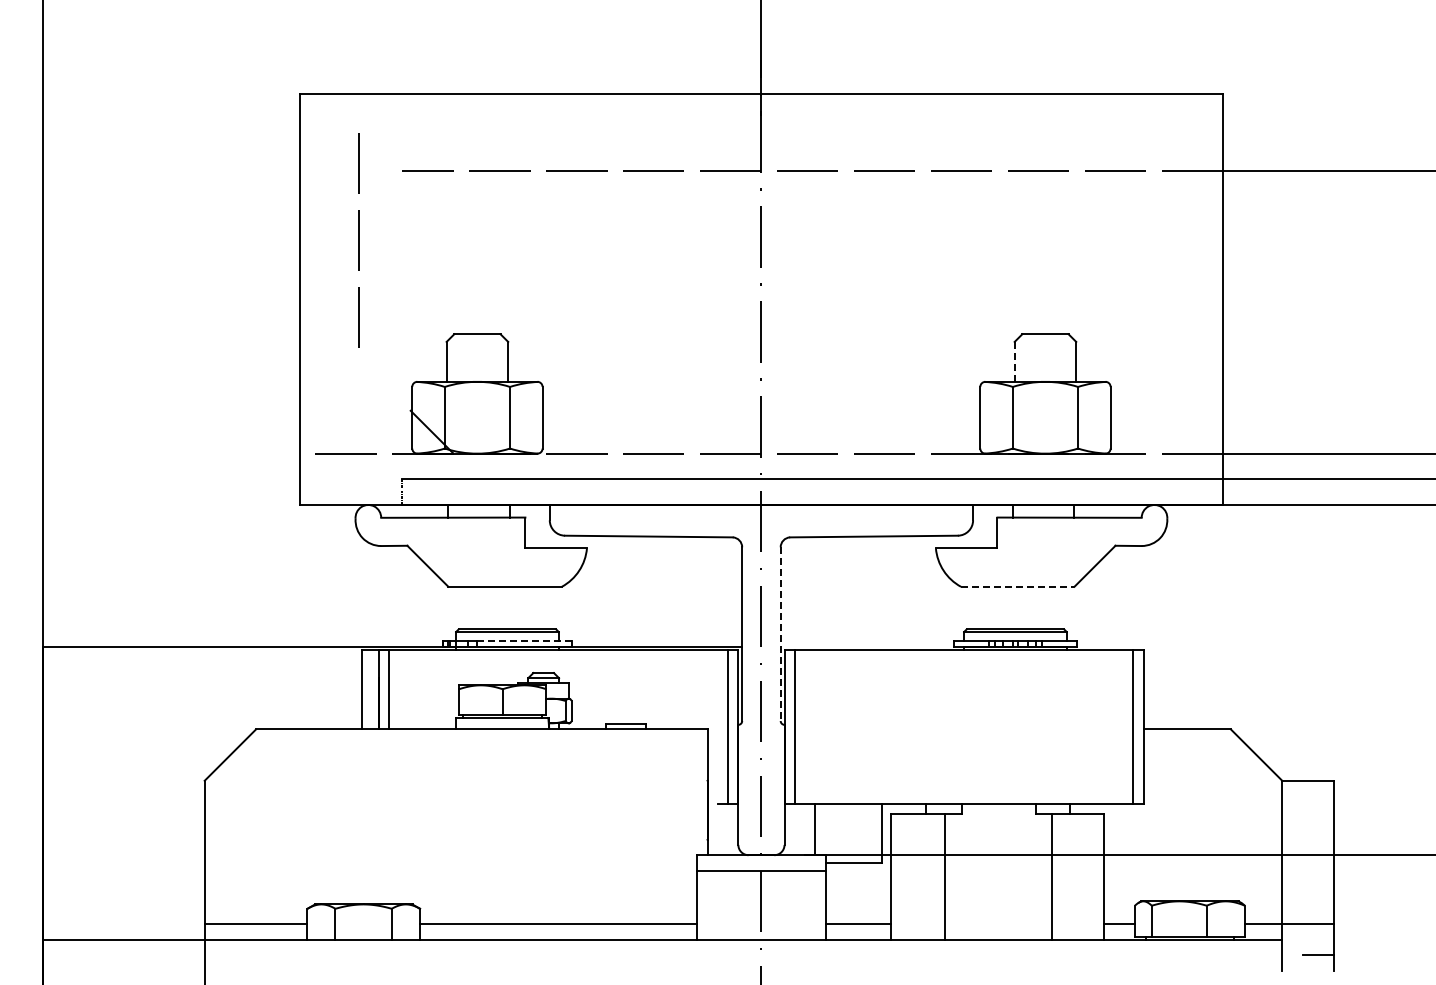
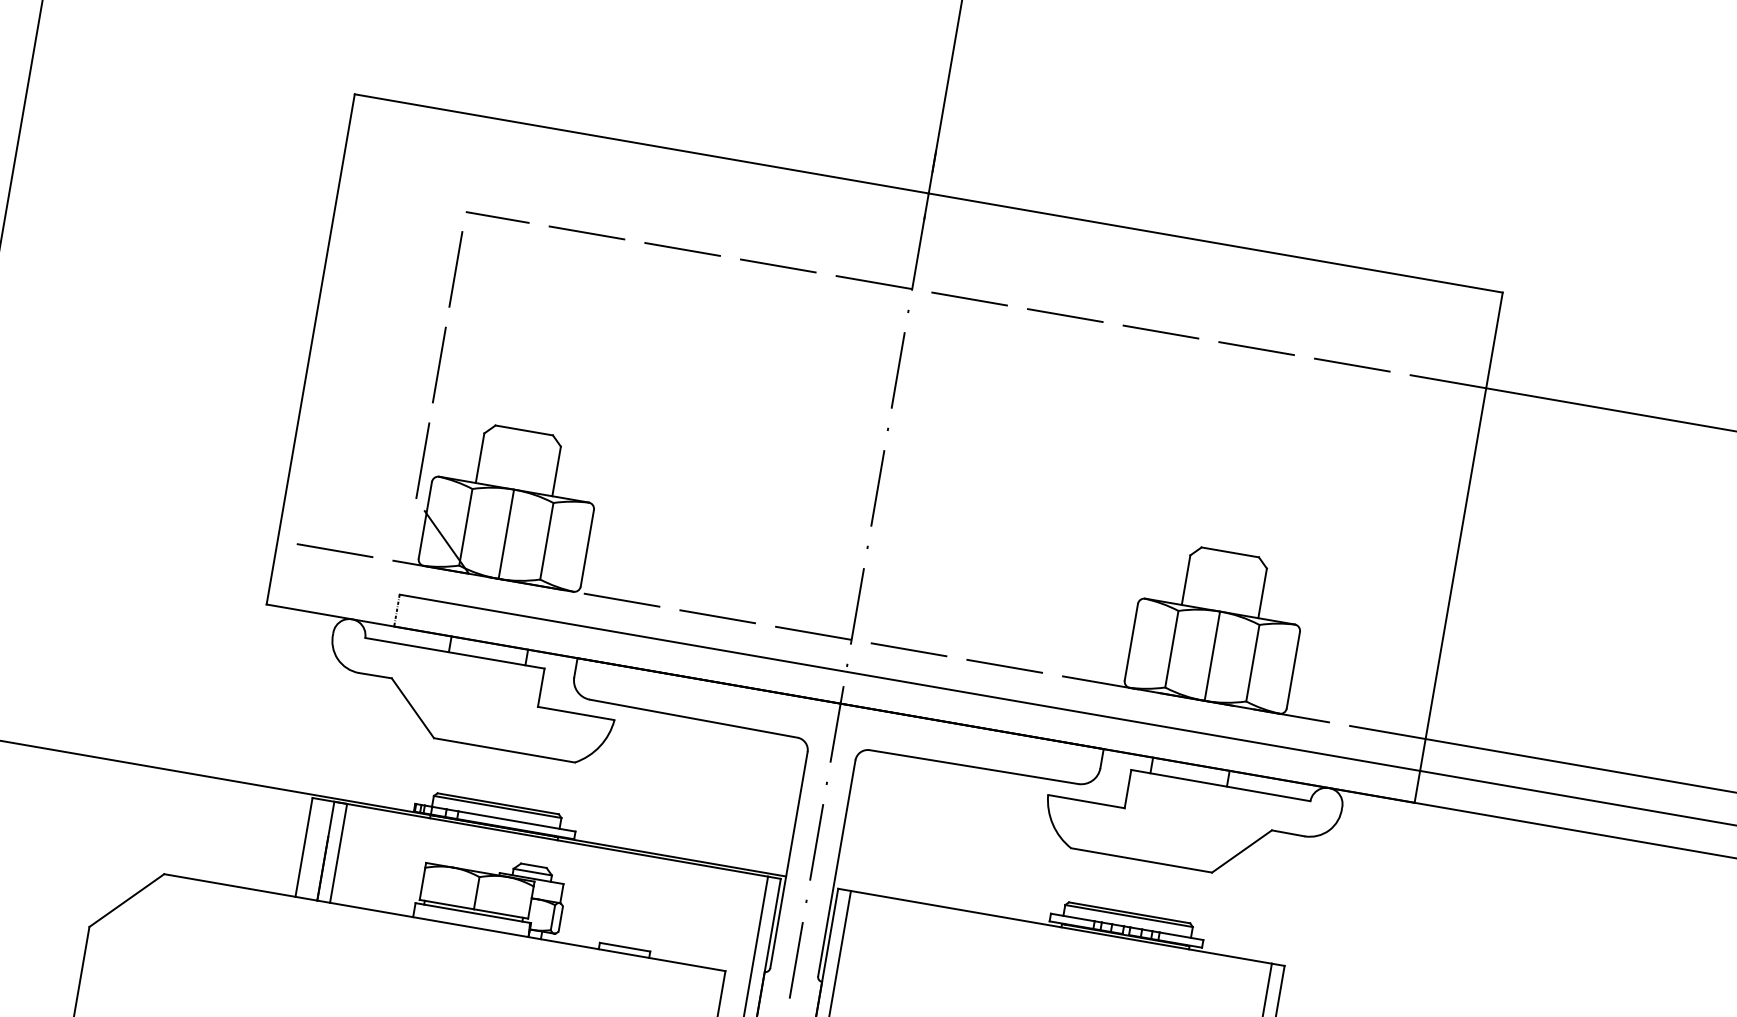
line: (358, 240) -> (438, 364), moved
line: (1014, 361) -> (1185, 579), dashed -> solid
line: (477, 417) -> (506, 533), added
line: (1045, 417) -> (1212, 655), added
line: (1017, 586) -> (1141, 859), dashed -> solid
line: (780, 634) -> (836, 868), dashed -> solid
line: (524, 640) -> (517, 821), dashed -> solid

